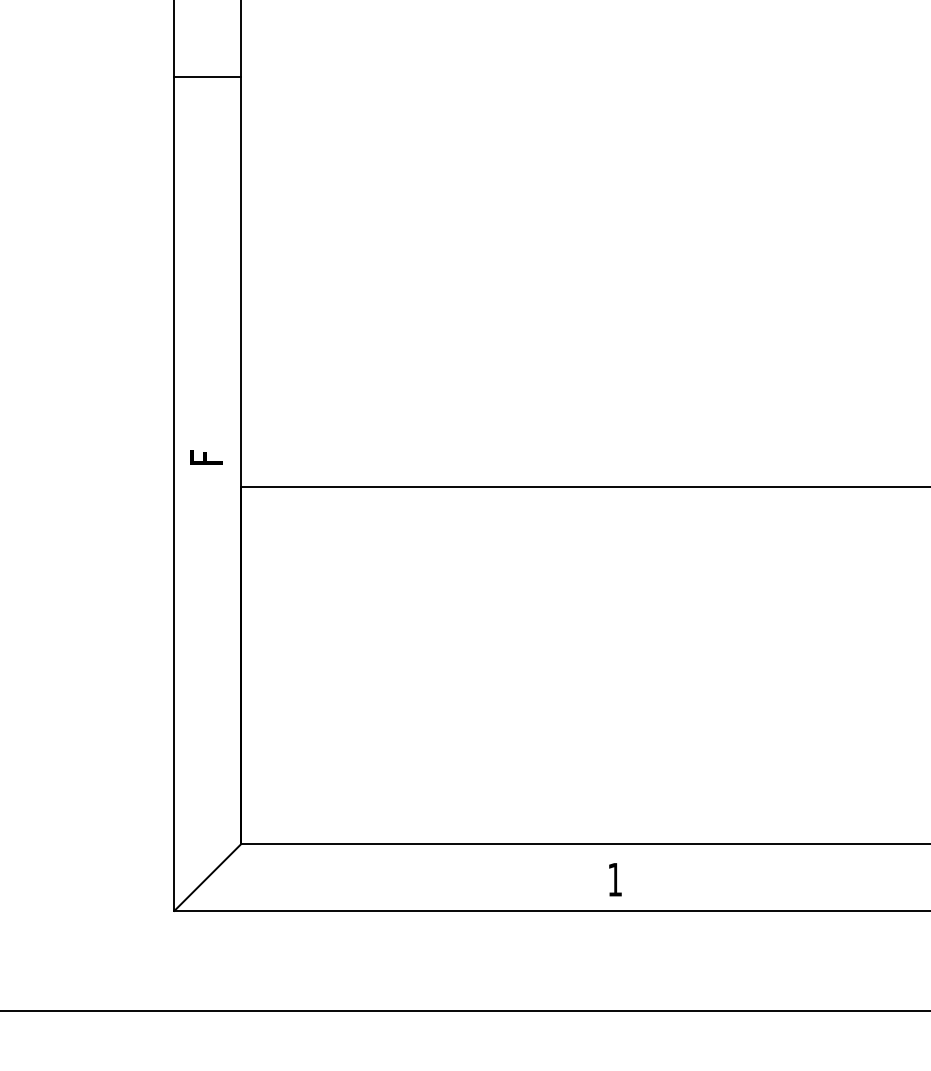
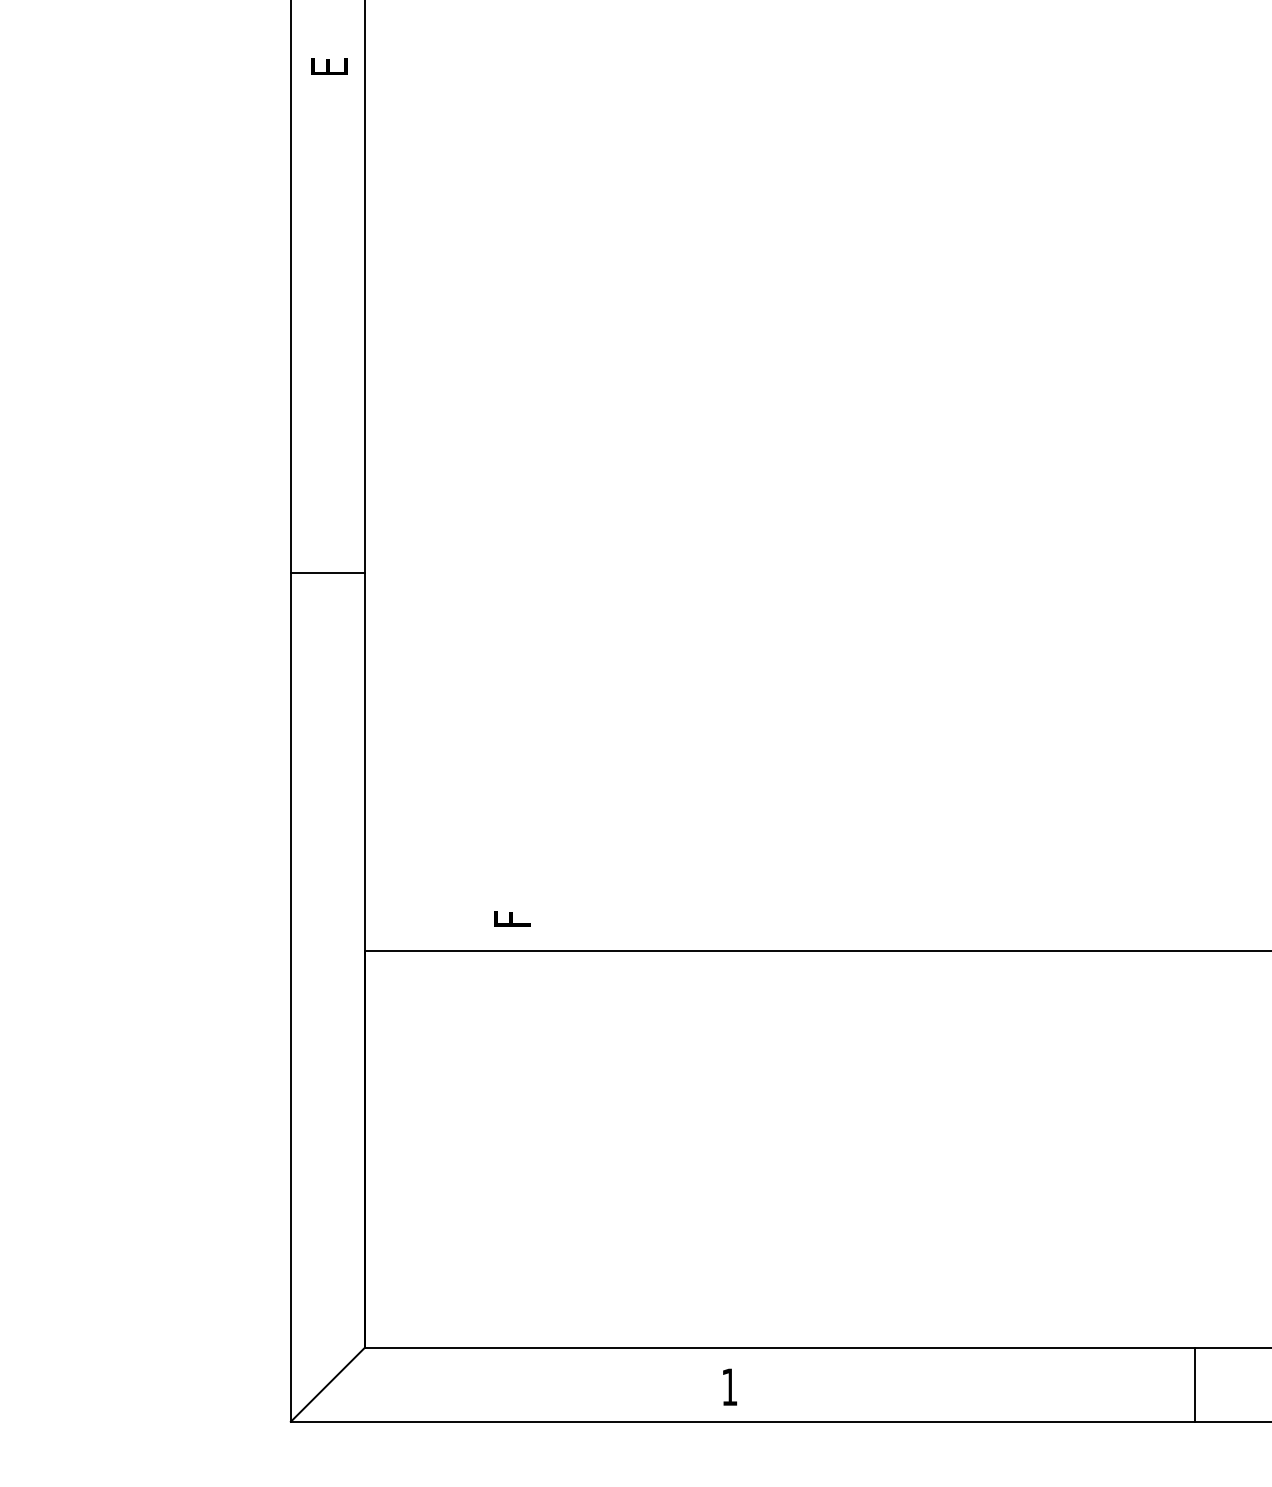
line: (207, 76) -> (327, 573), moved
text: (206, 457) -> (512, 918), moved
text: (614, 879) -> (729, 1386), moved

